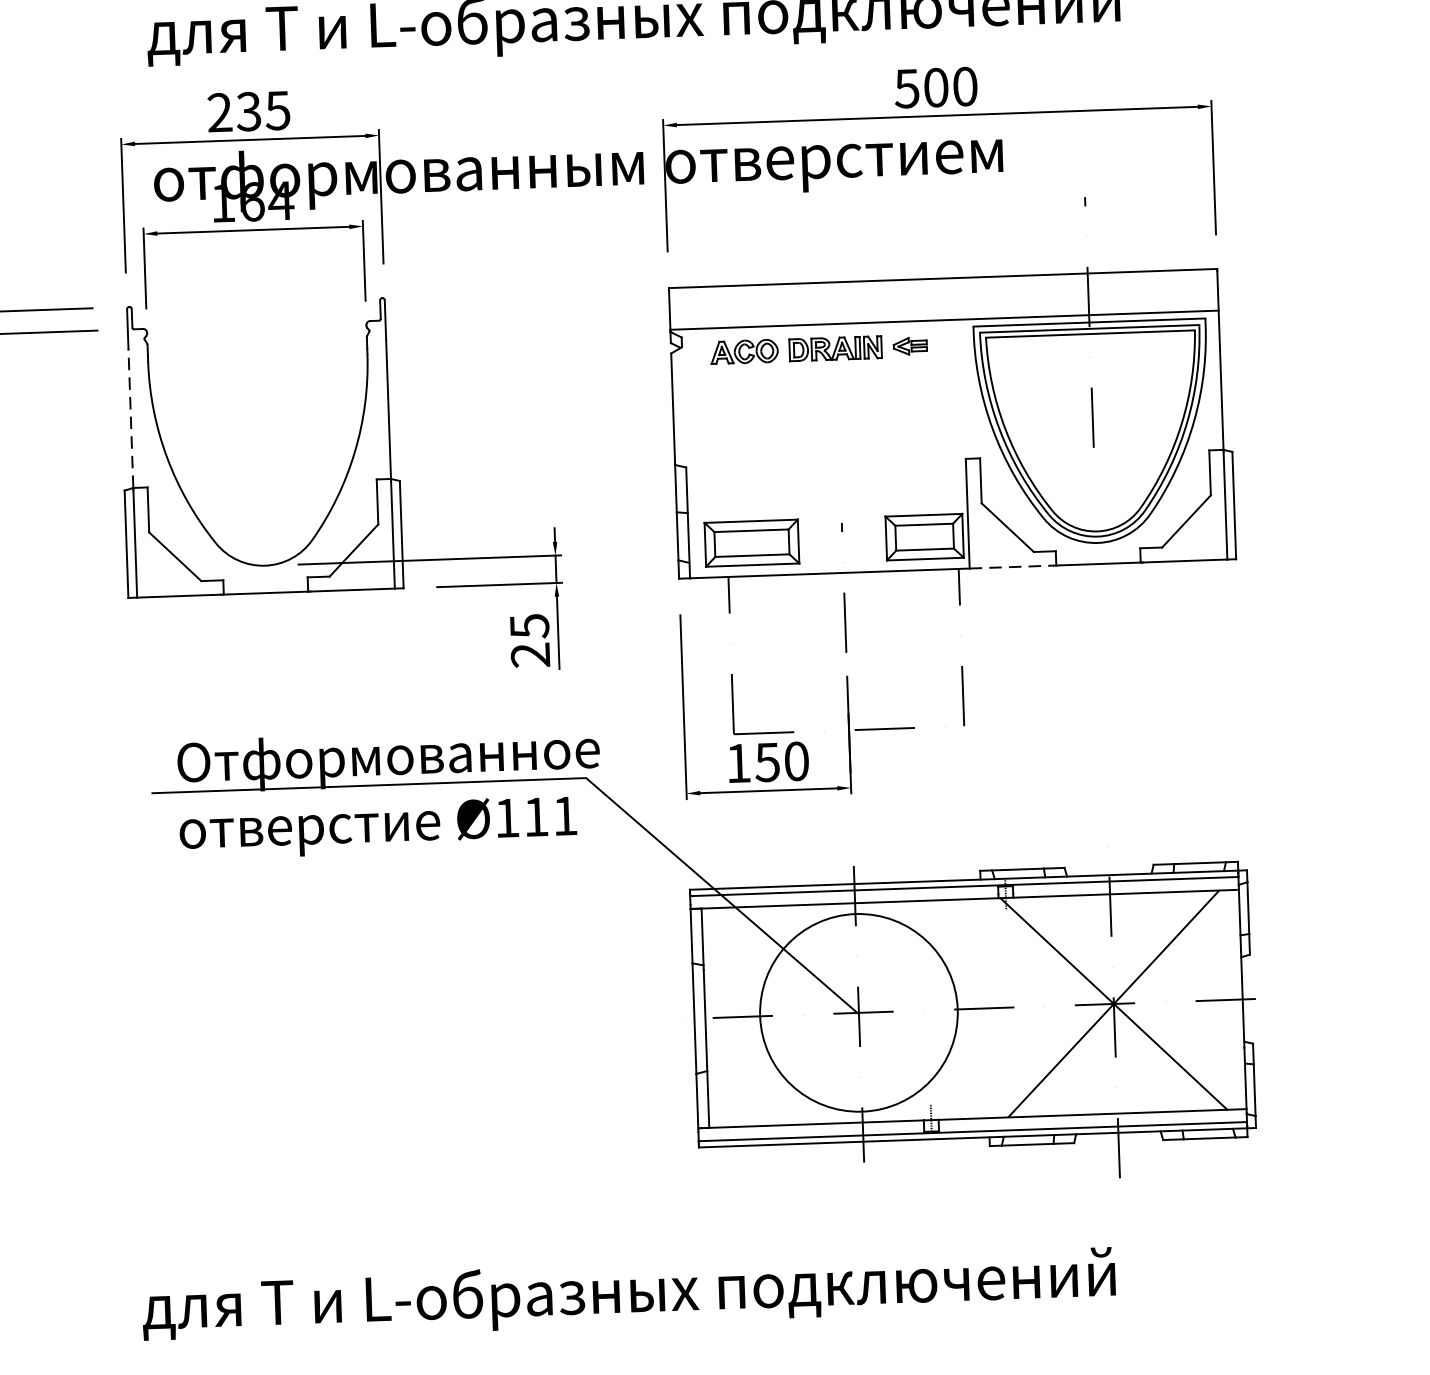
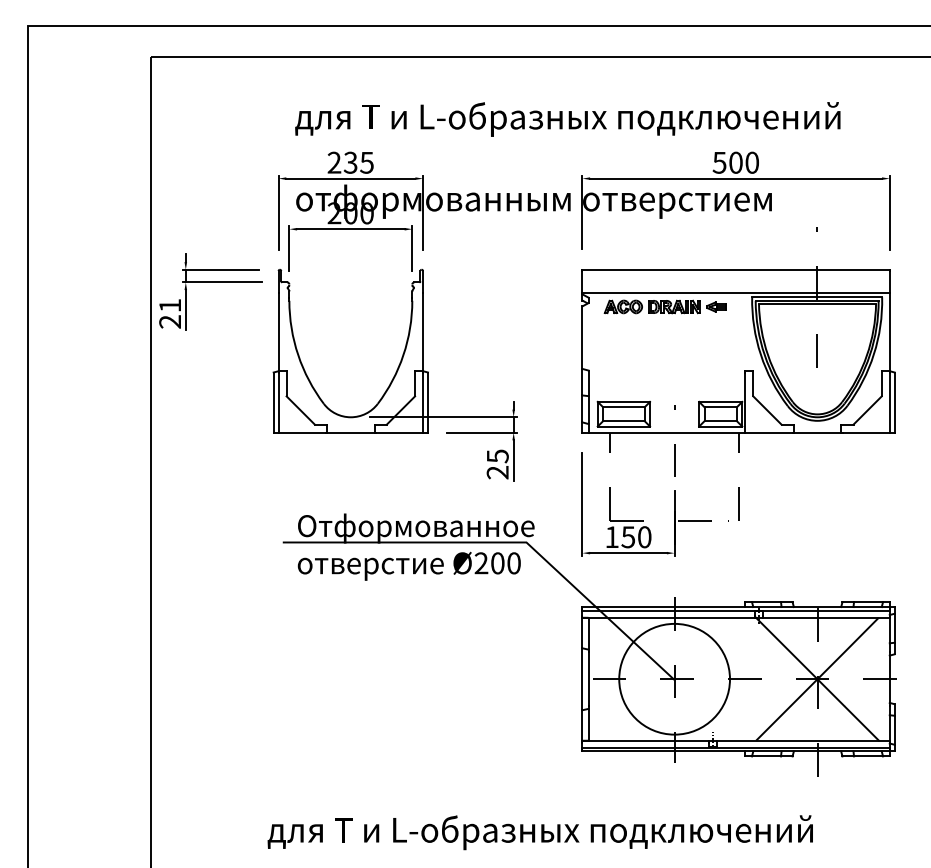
text: (251, 202) -> (350, 213), 164 -> 200
line: (130, 417) -> (278, 331), dashed -> solid
line: (1011, 566) -> (768, 432), dashed -> solid
text: (535, 817) -> (497, 563), Ø111 -> Ø200

